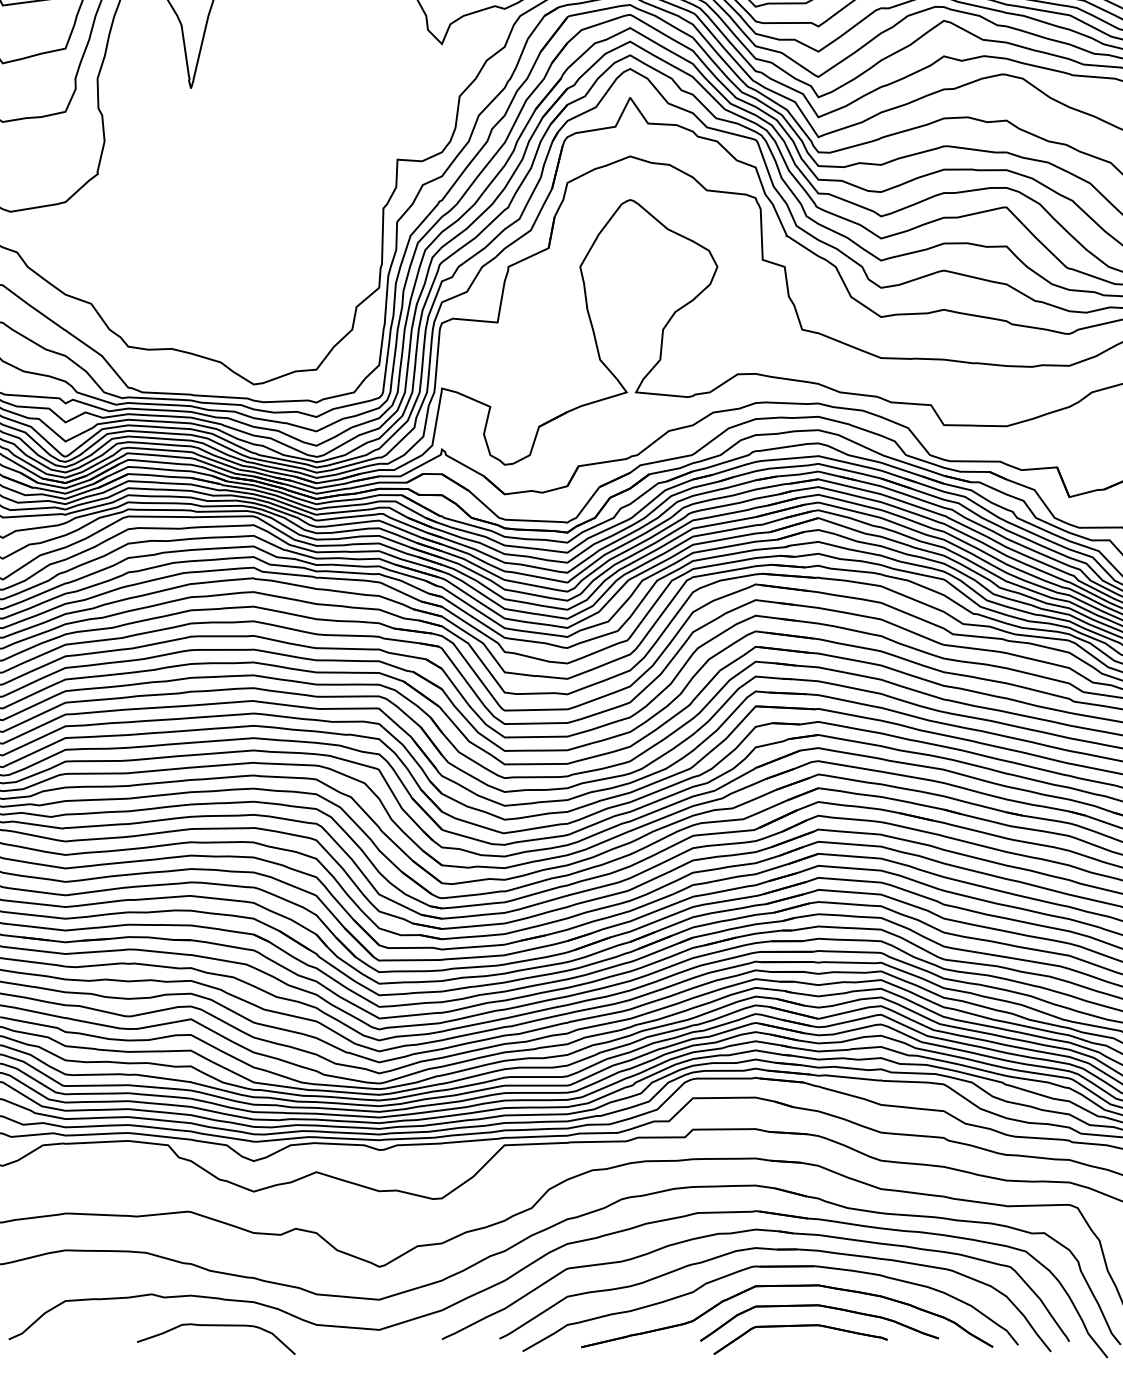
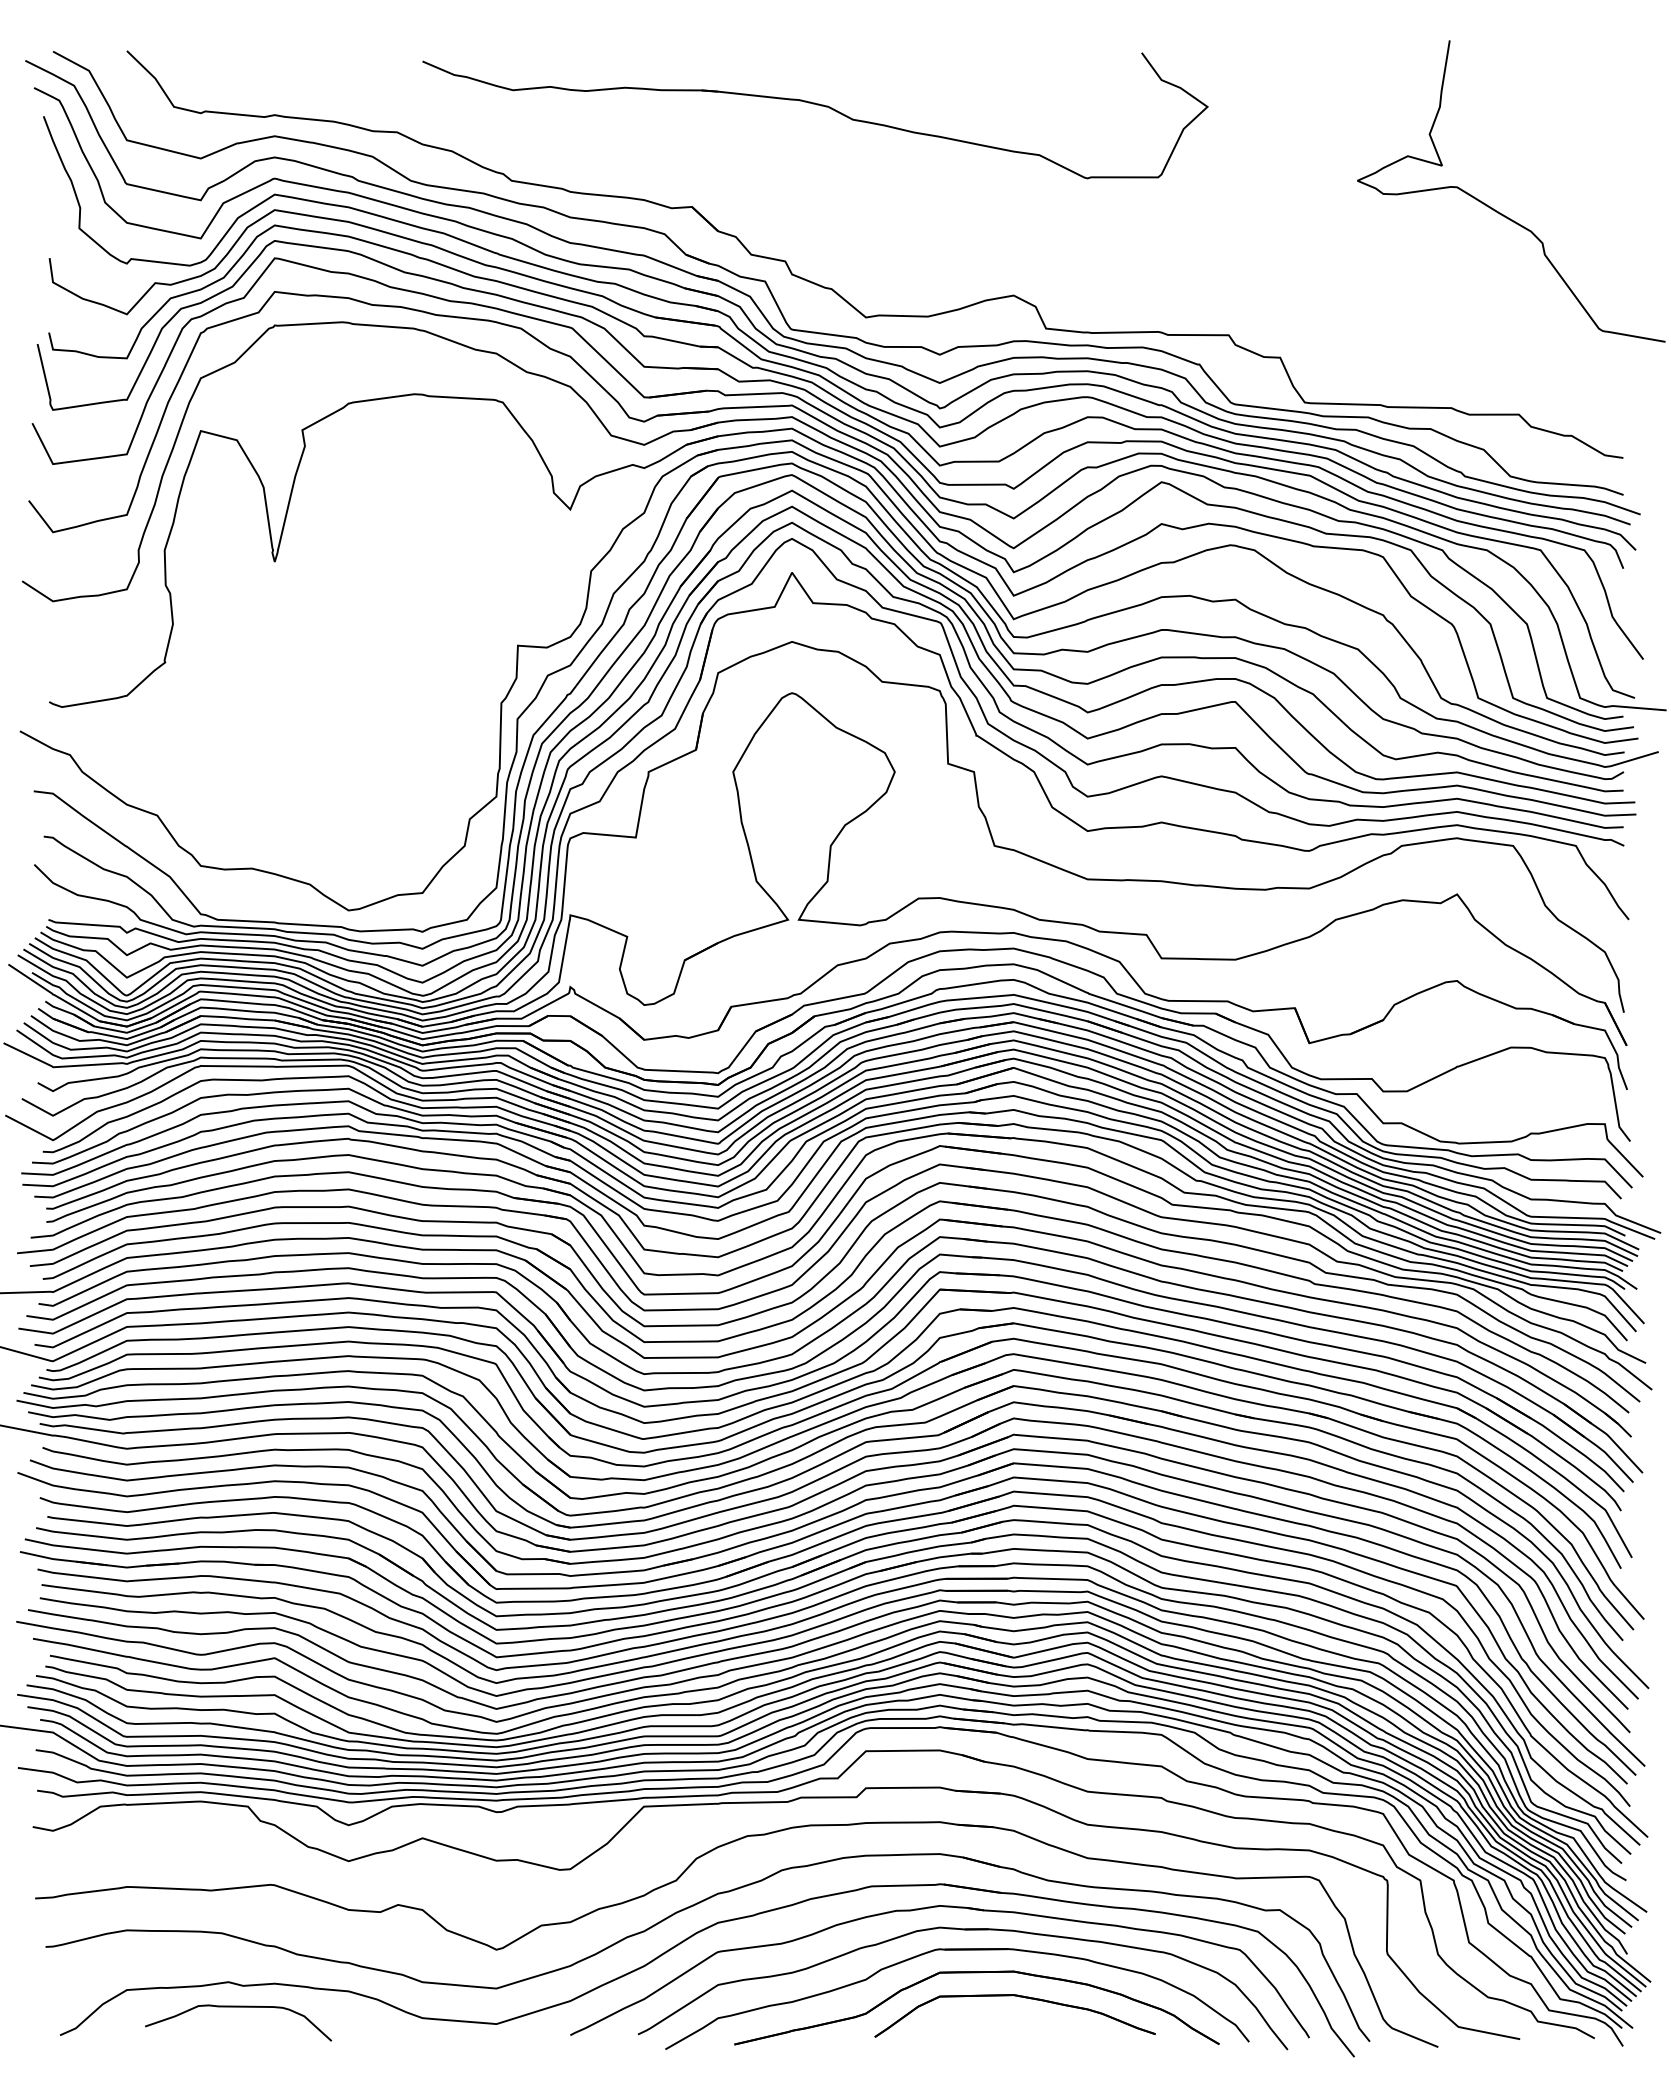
curve: (216, 1326) -> (238, 2007), moved
part: (798, 1326) -> (990, 2020), removed

